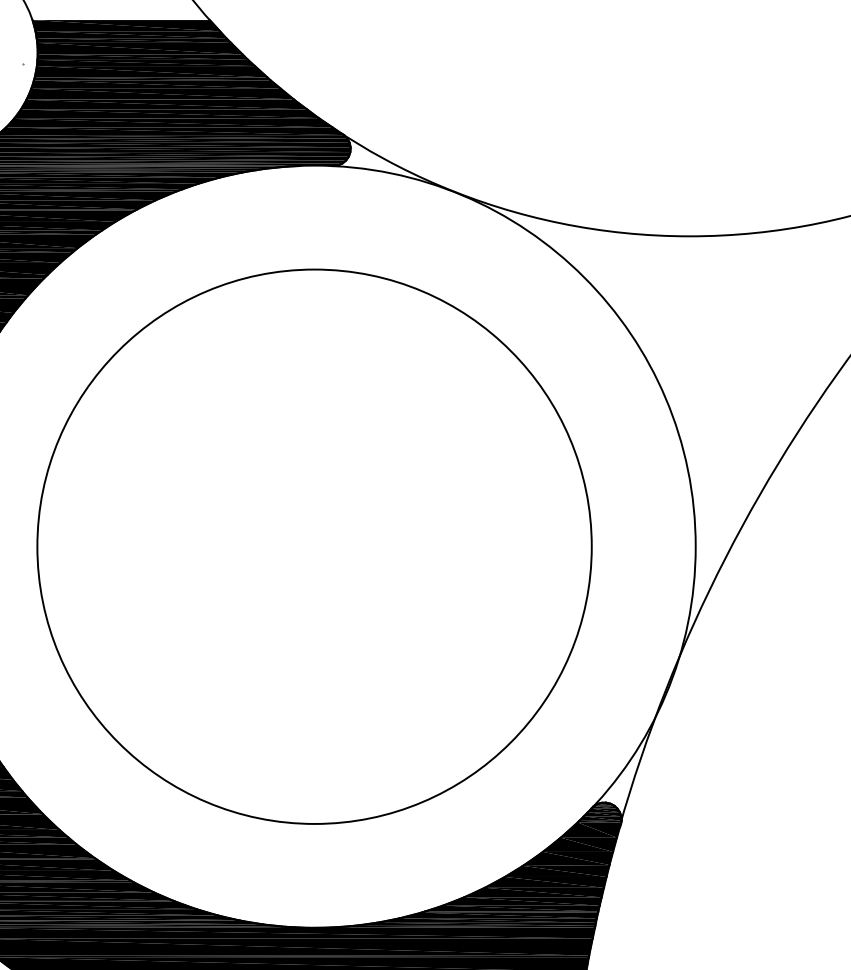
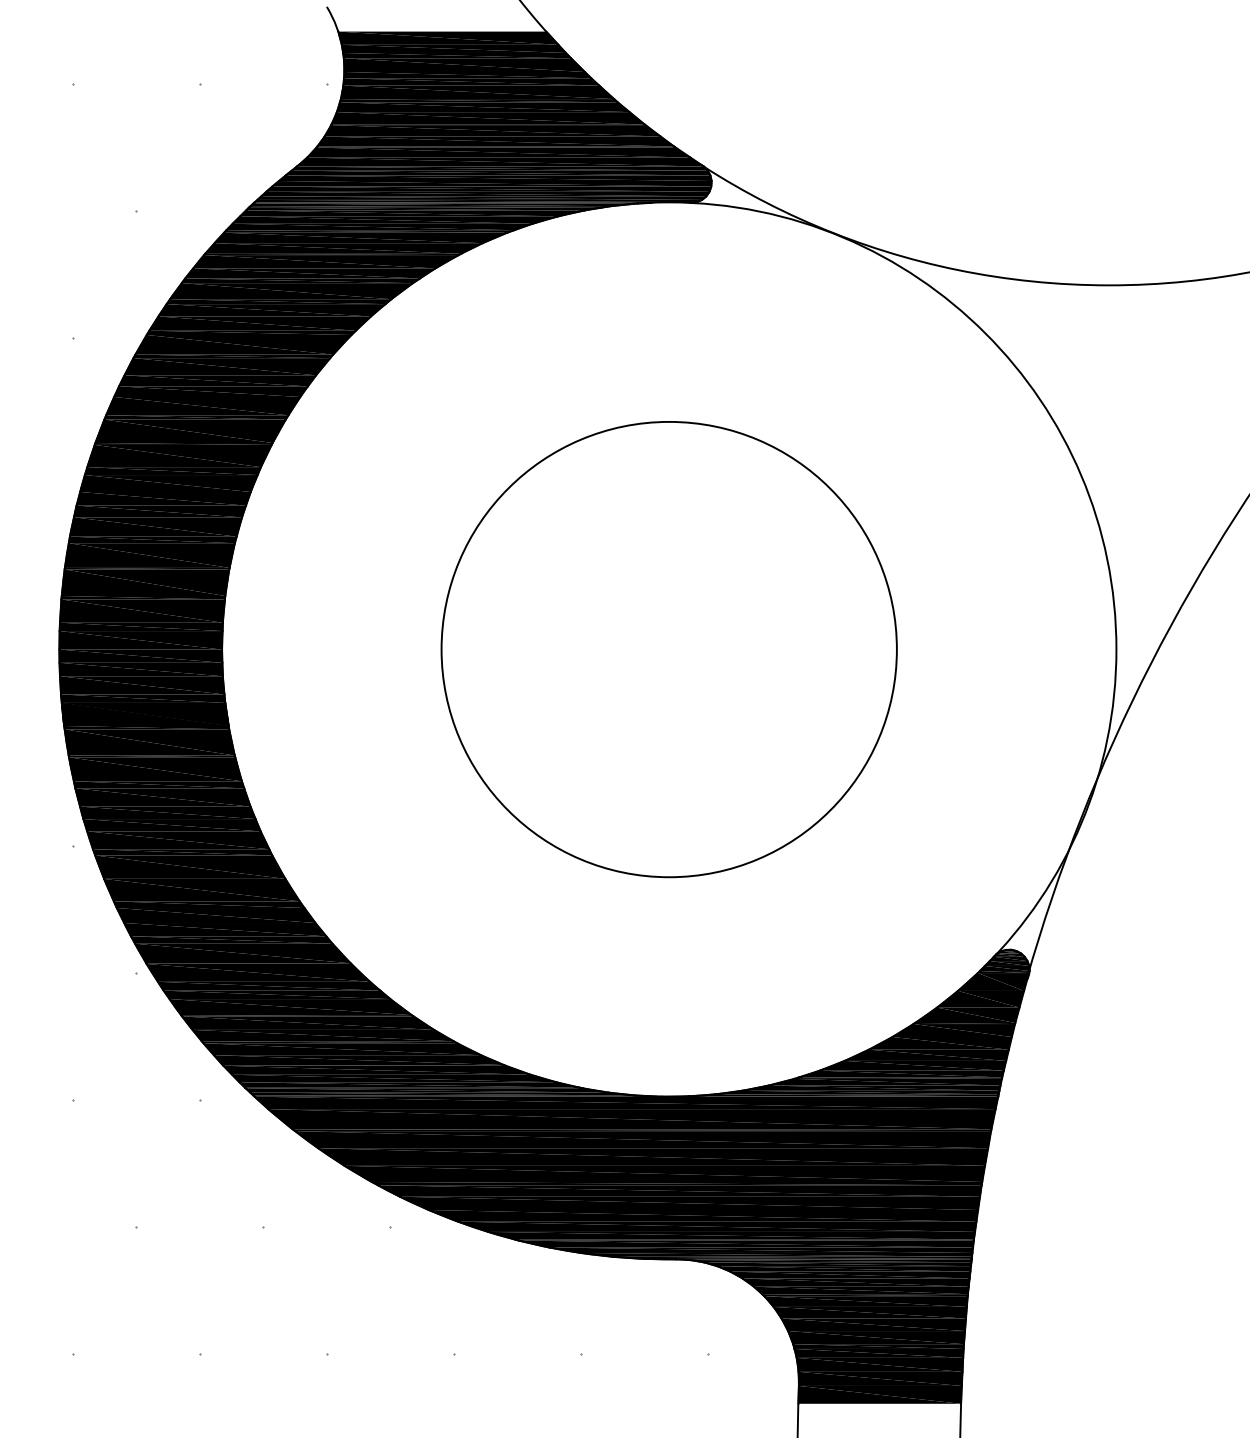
circle: (314, 546) -> (669, 649), size x0.7

